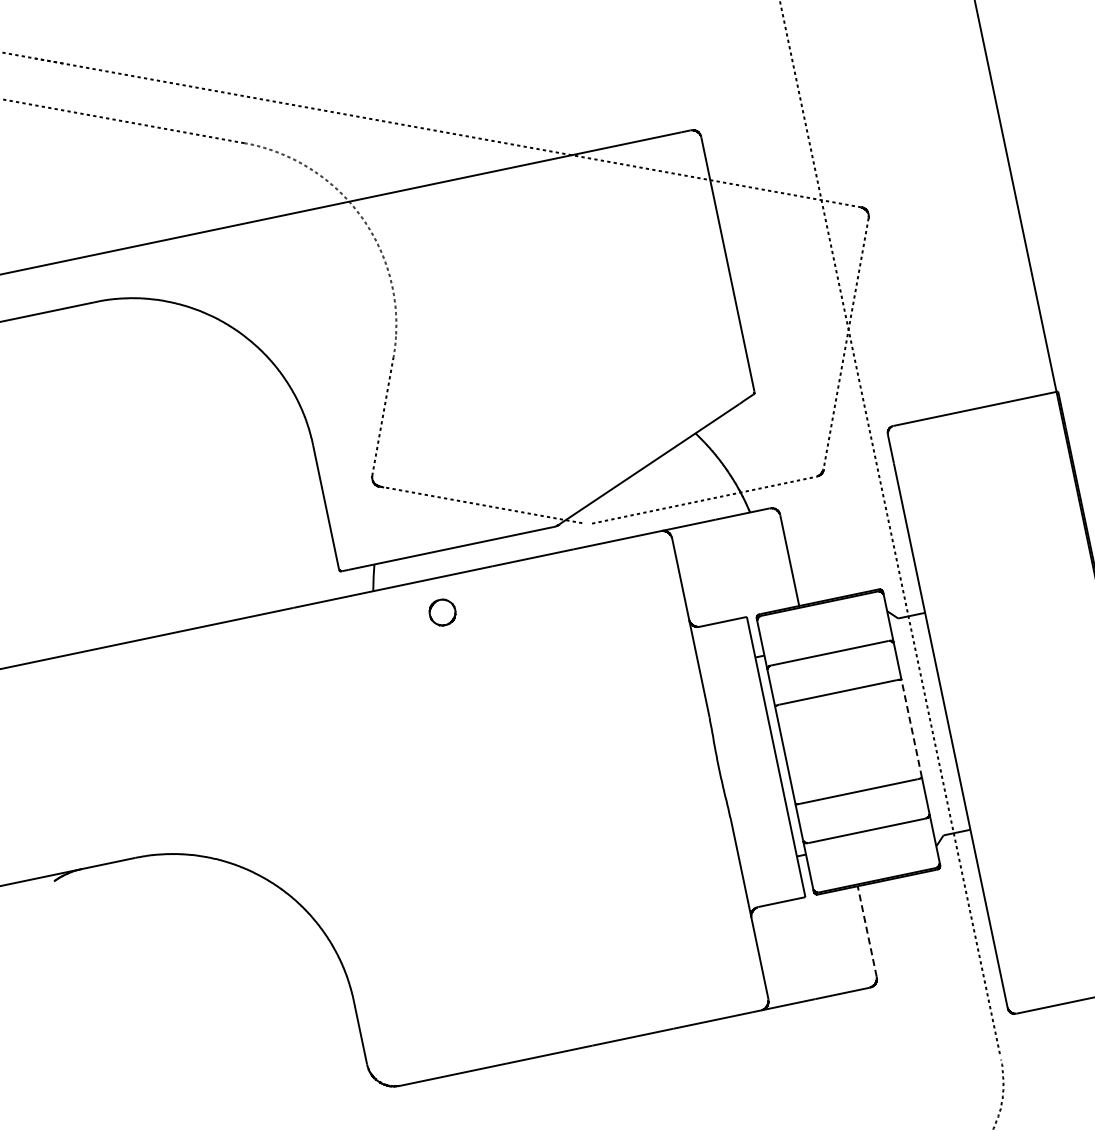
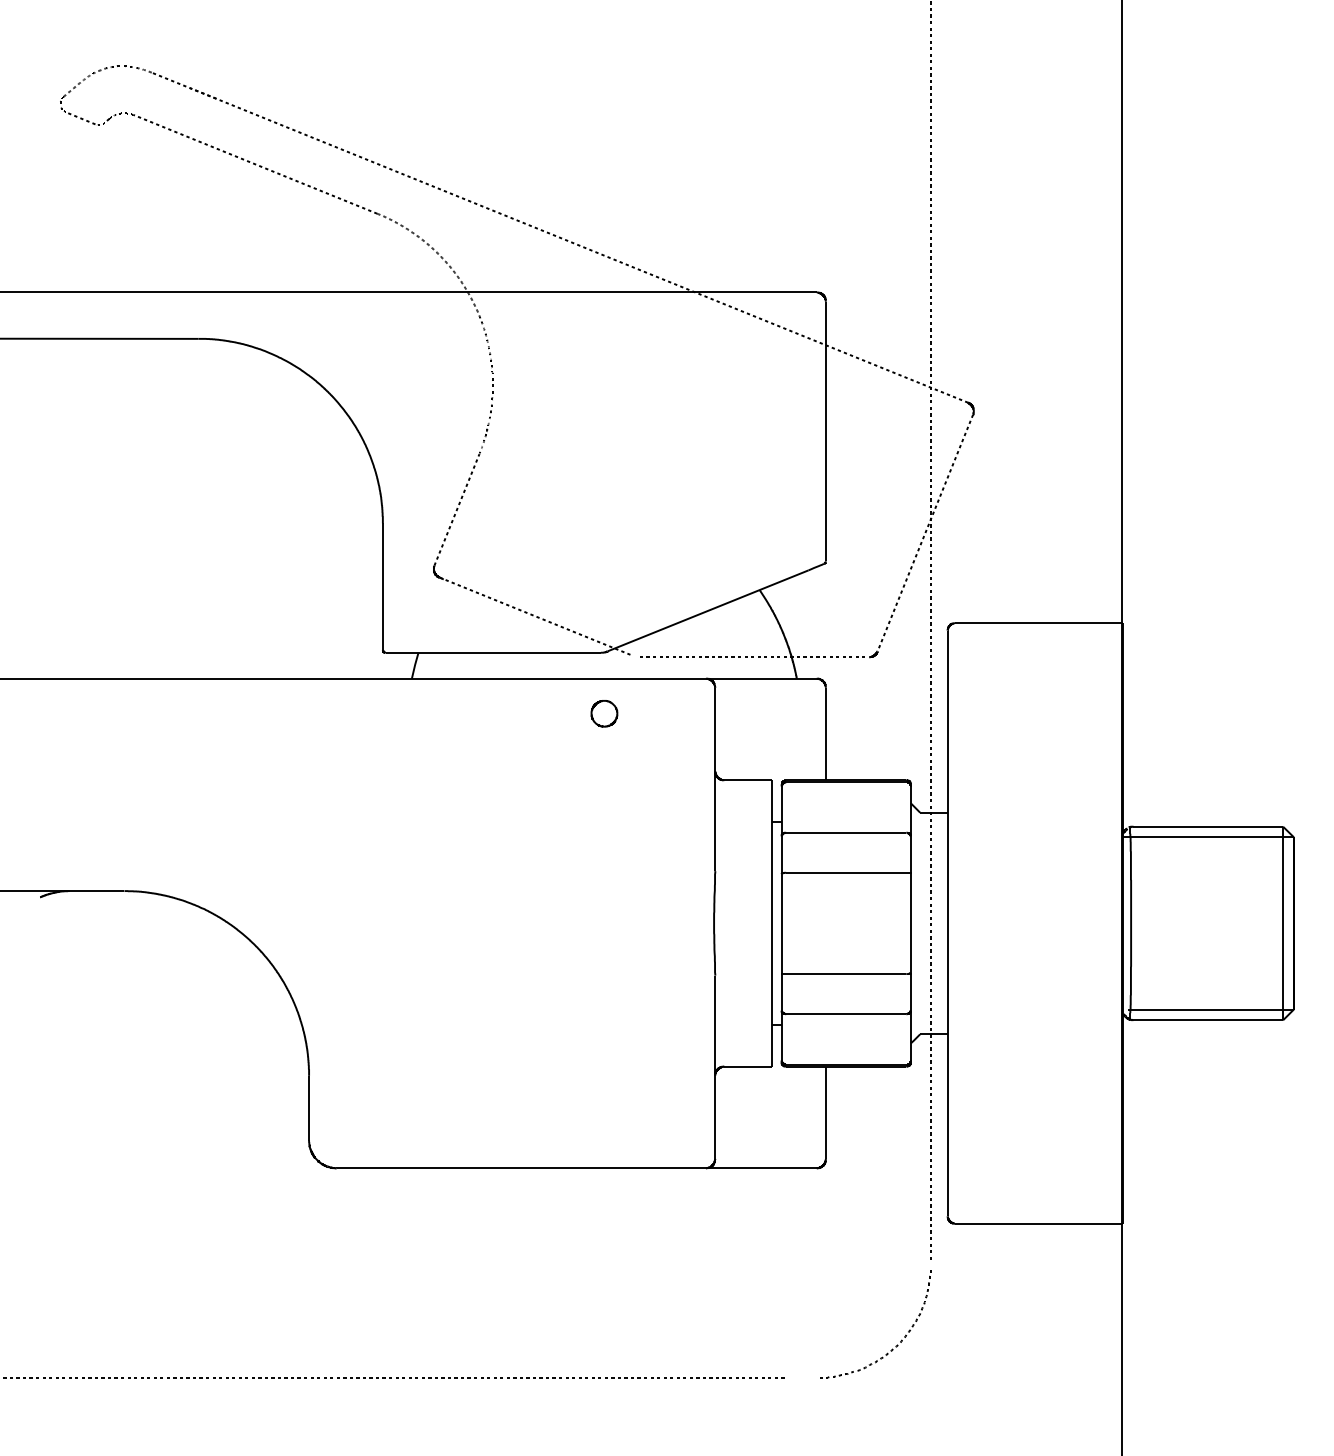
part: (442, 612) -> (604, 713), moved
line: (911, 728) -> (910, 923), dashed -> solid
line: (866, 931) -> (825, 1112), dashed -> solid

